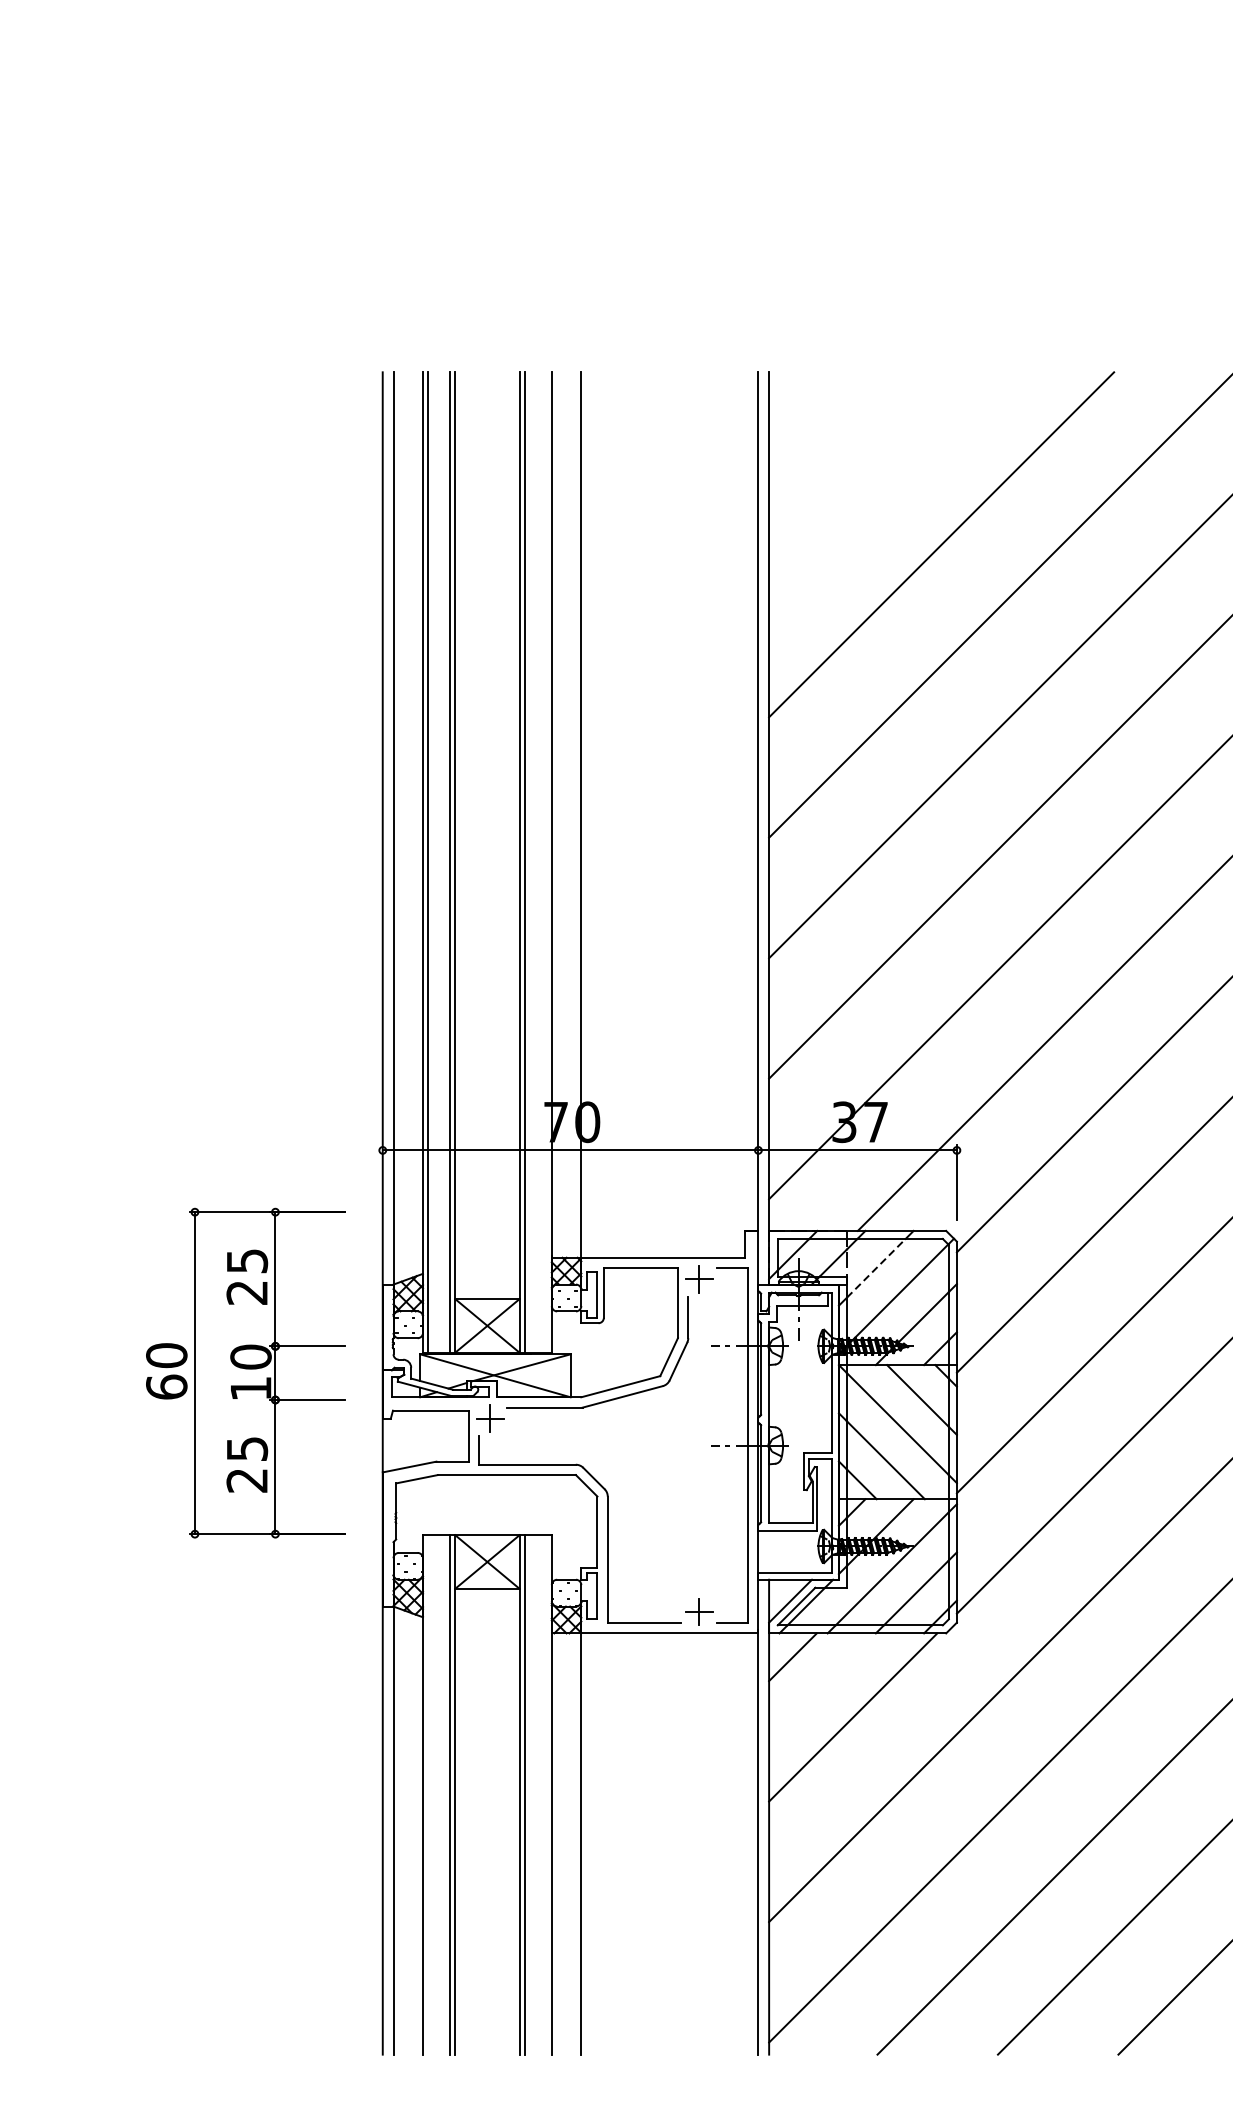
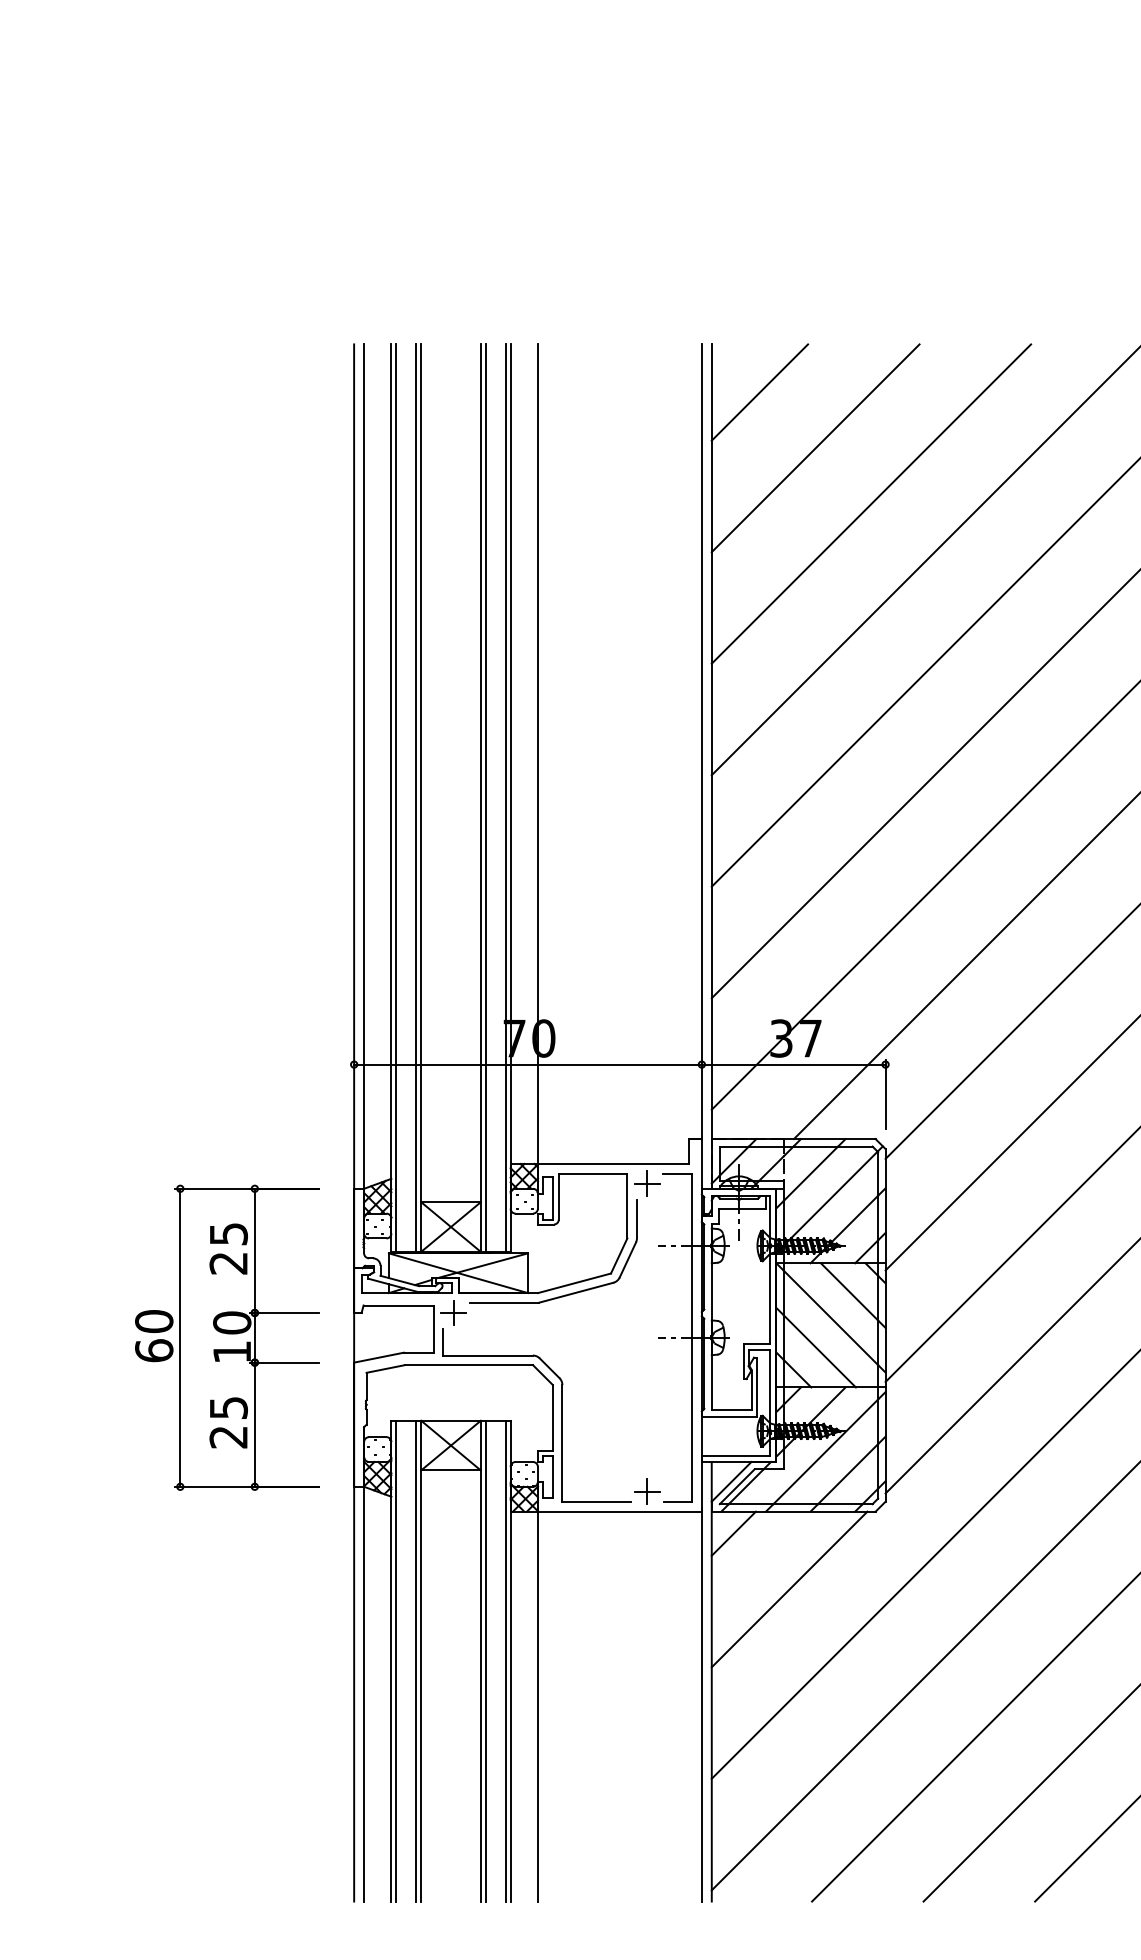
line: (820, 424) -> (759, 392), added
line: (881, 484) -> (815, 448), added
line: (546, 861) -> (505, 797), added
line: (876, 1268) -> (811, 1173), dashed -> solid
part: (245, 1372) -> (227, 1337), moved
line: (428, 1794) -> (396, 1660), added
line: (546, 1794) -> (505, 1660), added

